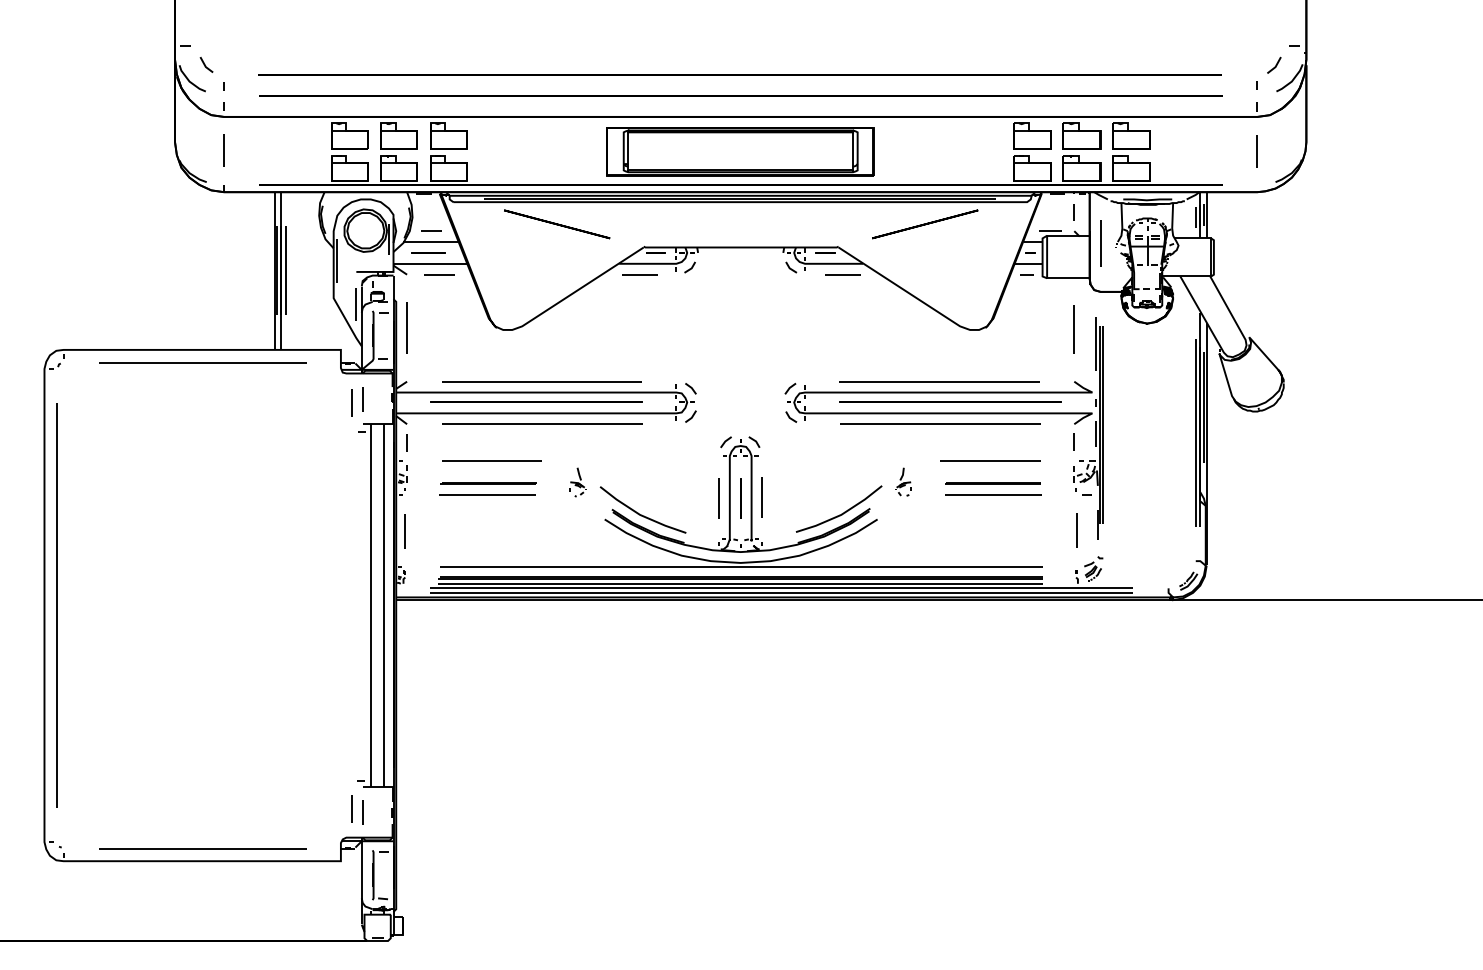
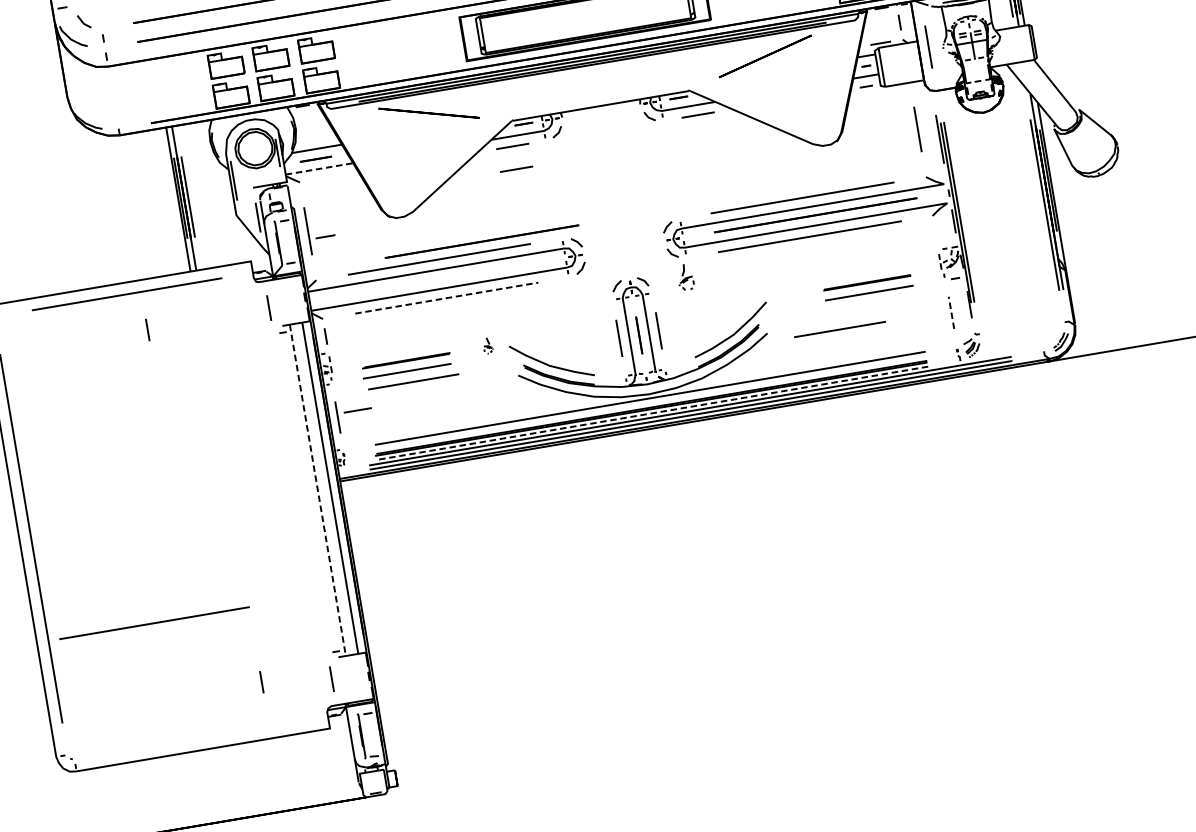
line: (223, 150) -> (112, 97), removed
line: (431, 230) -> (325, 236), moved
line: (431, 263) -> (320, 168), solid -> dashed
line: (439, 274) -> (357, 410), moved
line: (639, 299) -> (516, 169), added
line: (362, 399) -> (147, 330), moved
line: (536, 401) -> (482, 240), moved
line: (543, 424) -> (447, 298), solid -> dashed
line: (1073, 441) -> (934, 231), removed
line: (491, 460) -> (412, 381), moved
line: (990, 460) -> (839, 328), moved
part: (903, 481) -> (685, 276), moved
part: (577, 482) -> (487, 345), size x0.6
line: (1077, 530) -> (951, 312), solid -> dashed
line: (739, 583) -> (651, 413), solid -> dashed
line: (370, 606) -> (317, 491), solid -> dashed
line: (362, 812) -> (261, 682), moved
line: (202, 848) -> (153, 623), moved

